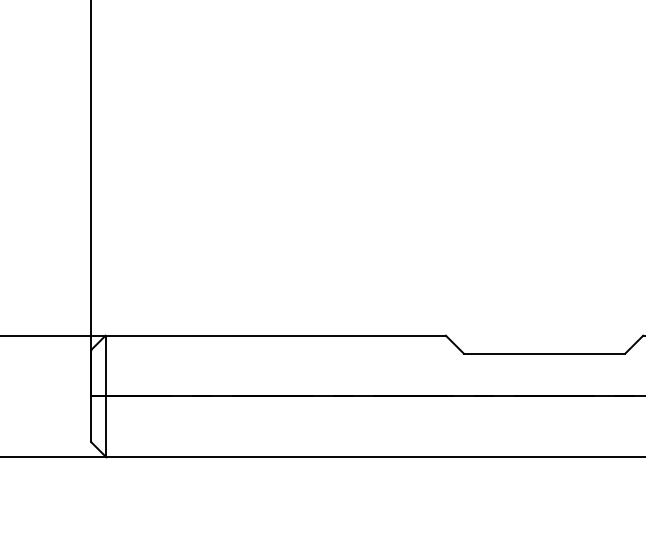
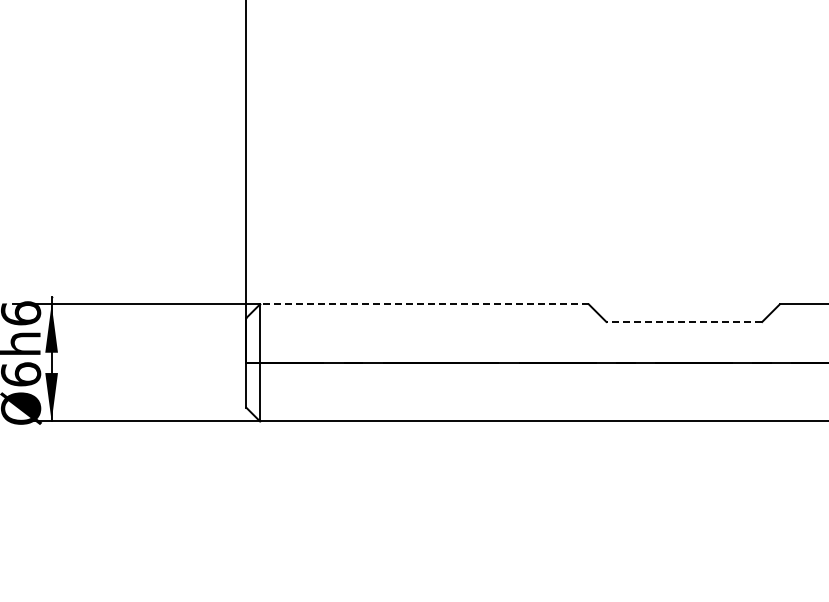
line: (275, 335) -> (424, 304), solid -> dashed
line: (544, 354) -> (684, 322), solid -> dashed

